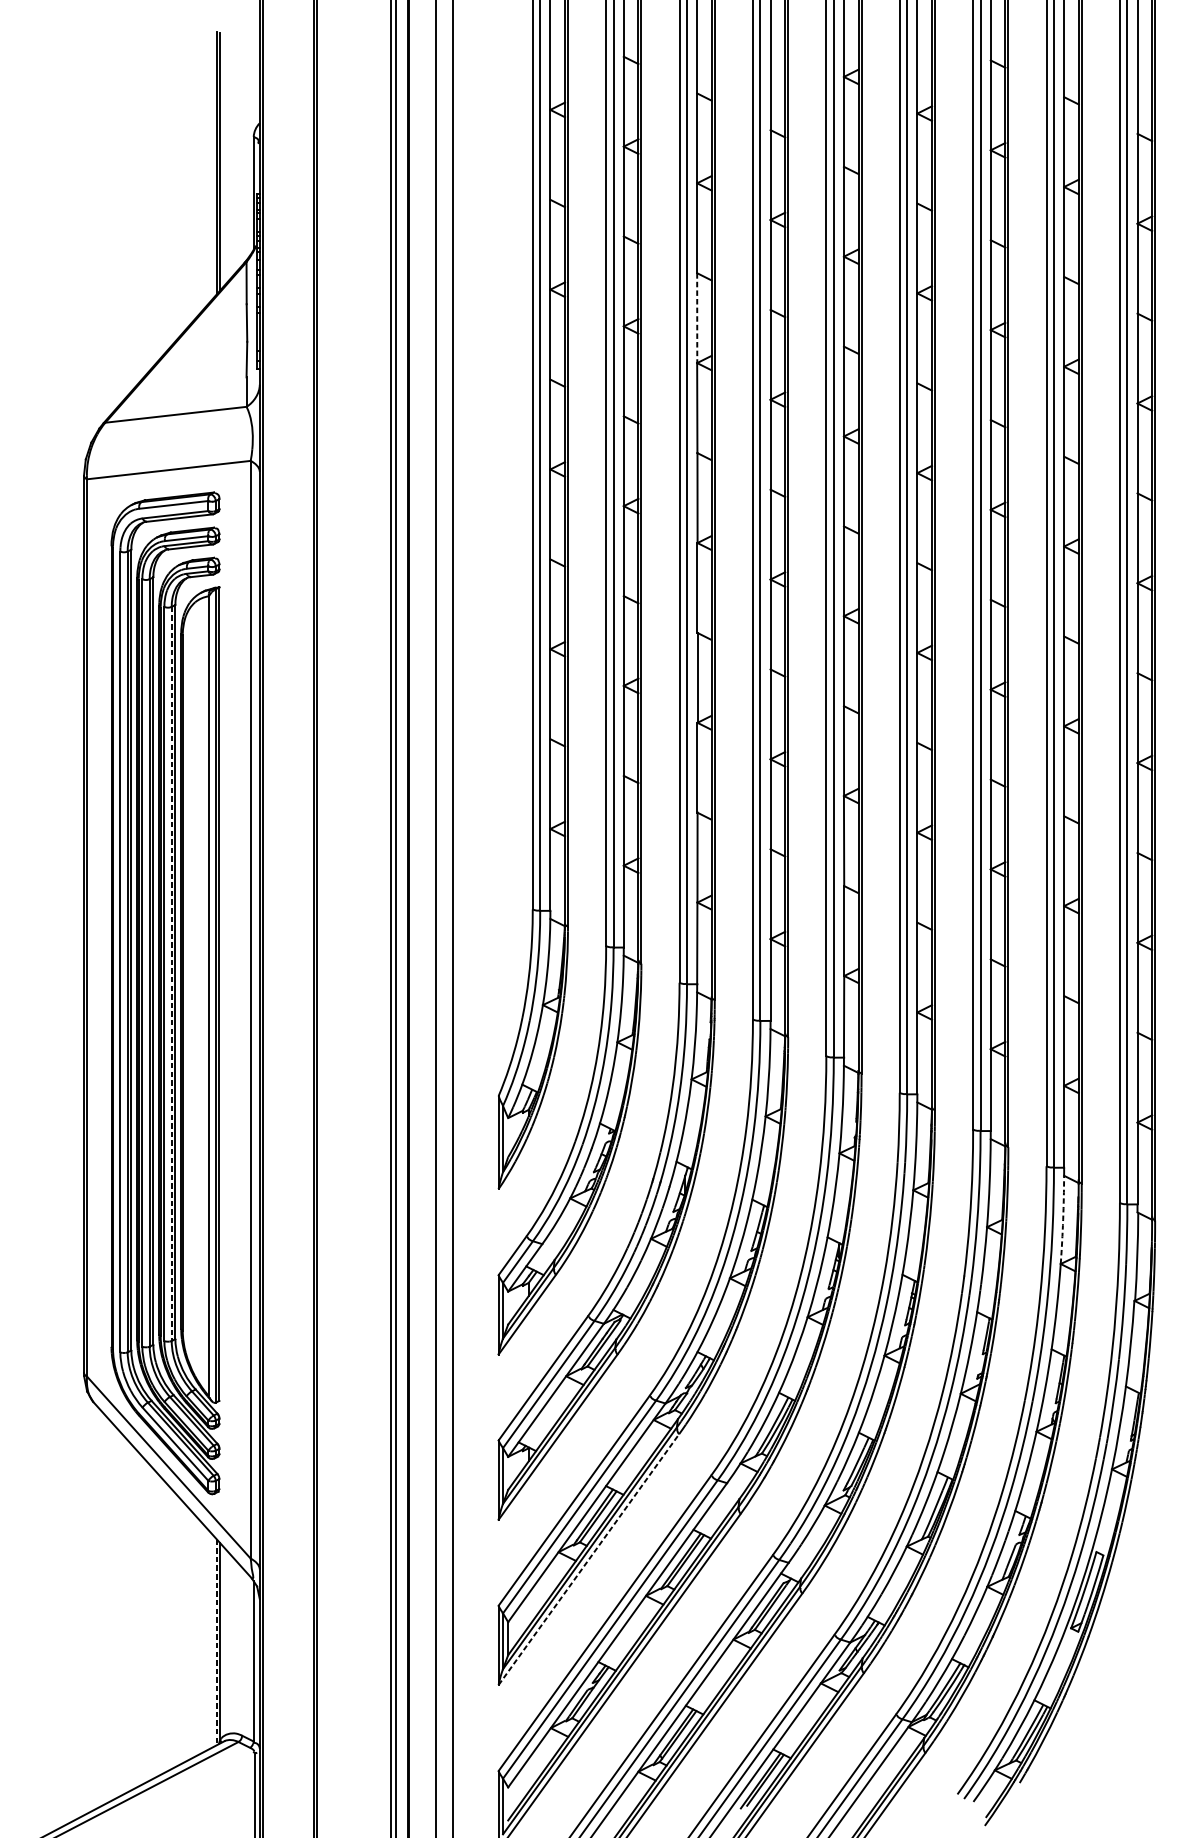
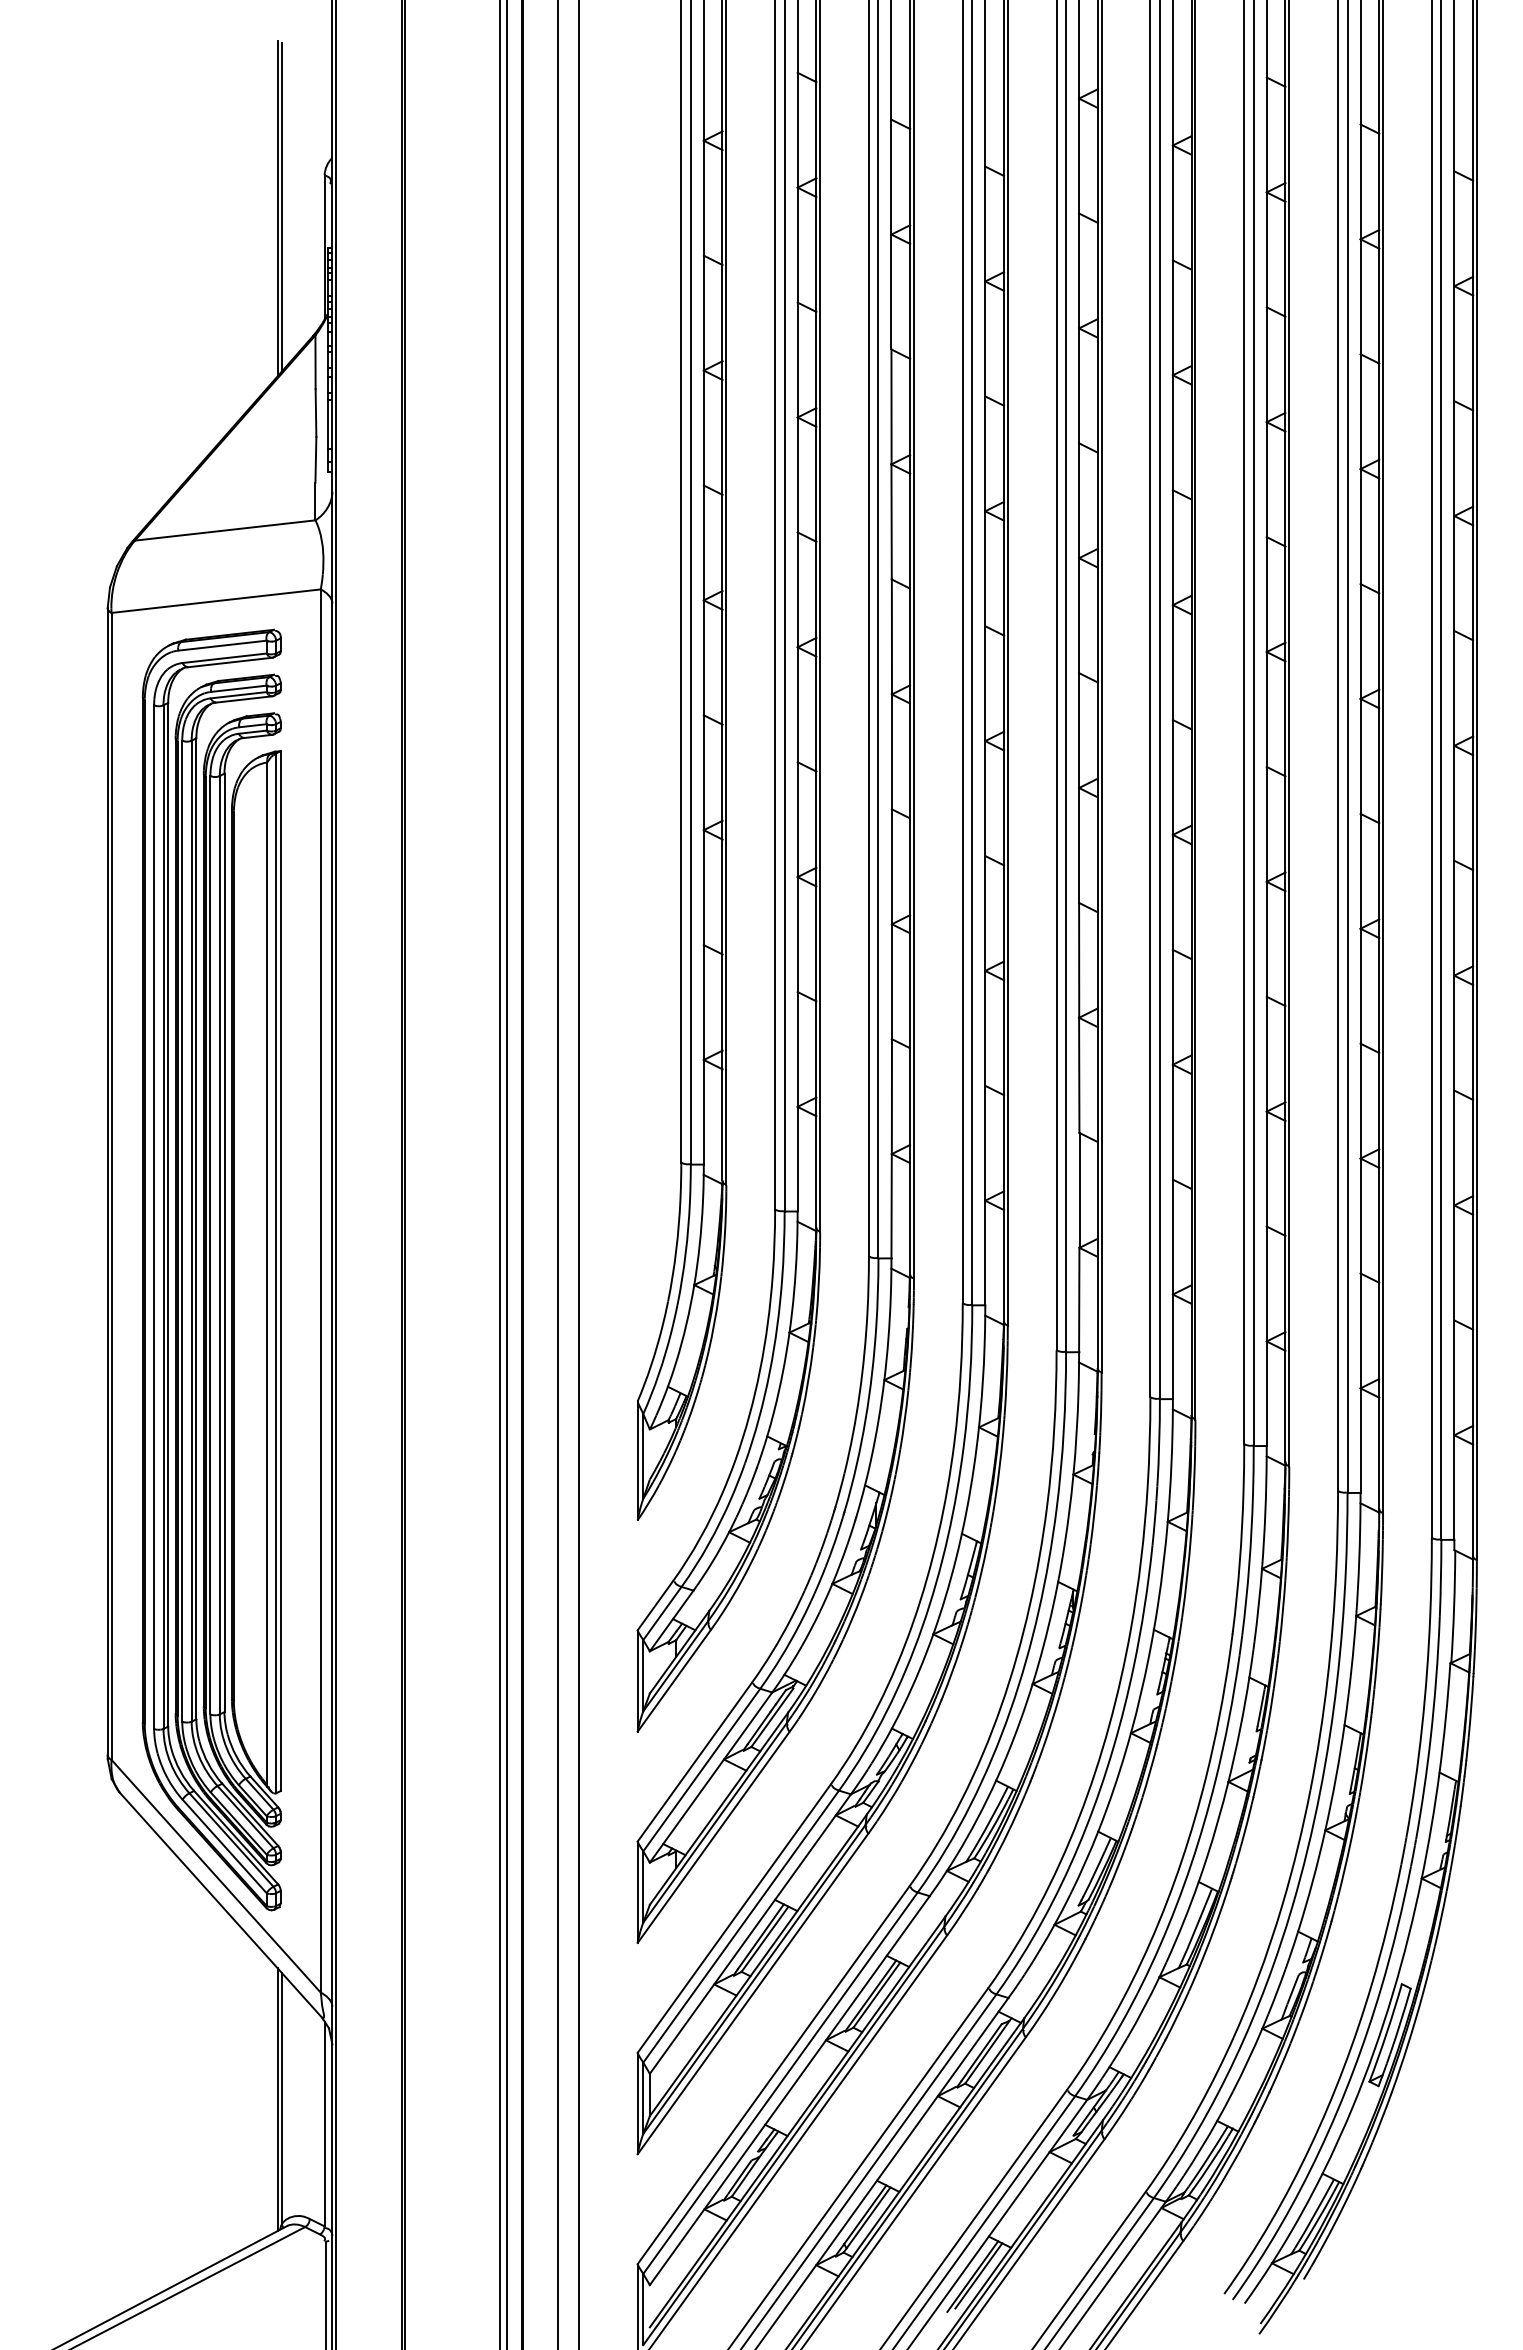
line: (697, 318) -> (891, 407), dashed -> solid
line: (171, 974) -> (219, 1245), dashed -> solid
arc: (1063, 1219) -> (1359, 1559), dashed -> solid
line: (589, 1559) -> (753, 1993), dashed -> solid
line: (216, 1643) -> (277, 2100), dashed -> solid

